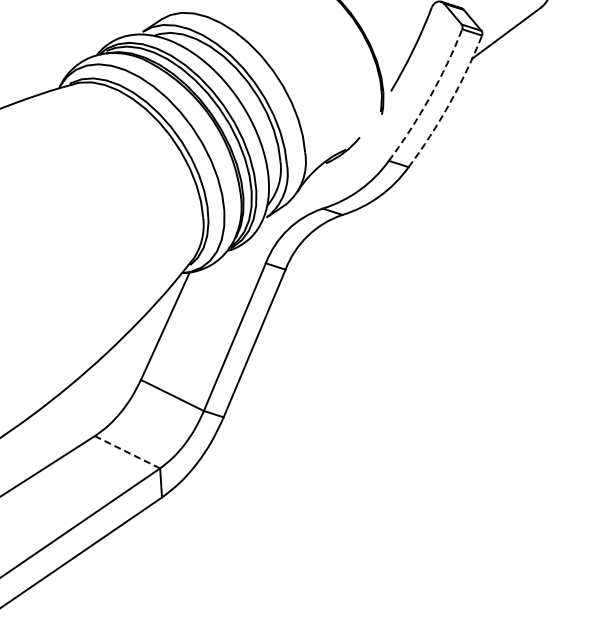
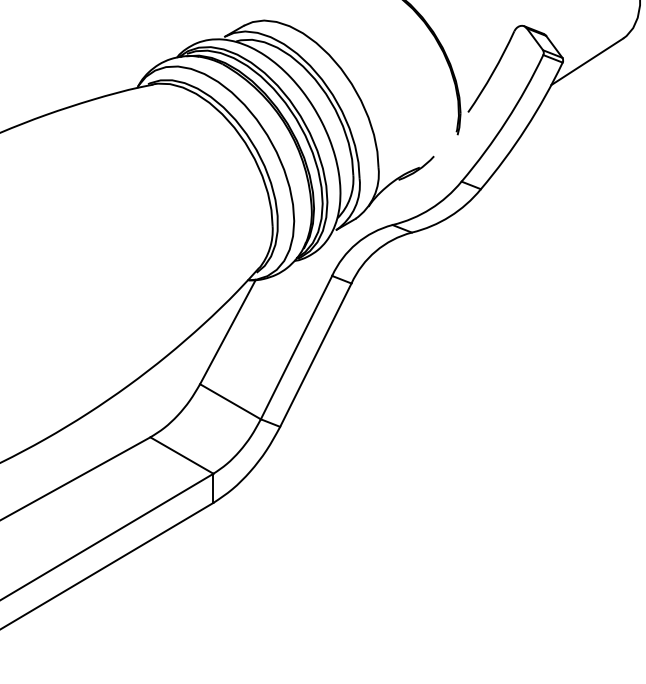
arc: (429, 96) -> (506, 120), dashed -> solid
arc: (449, 103) -> (525, 128), dashed -> solid
line: (127, 452) -> (181, 455), dashed -> solid

